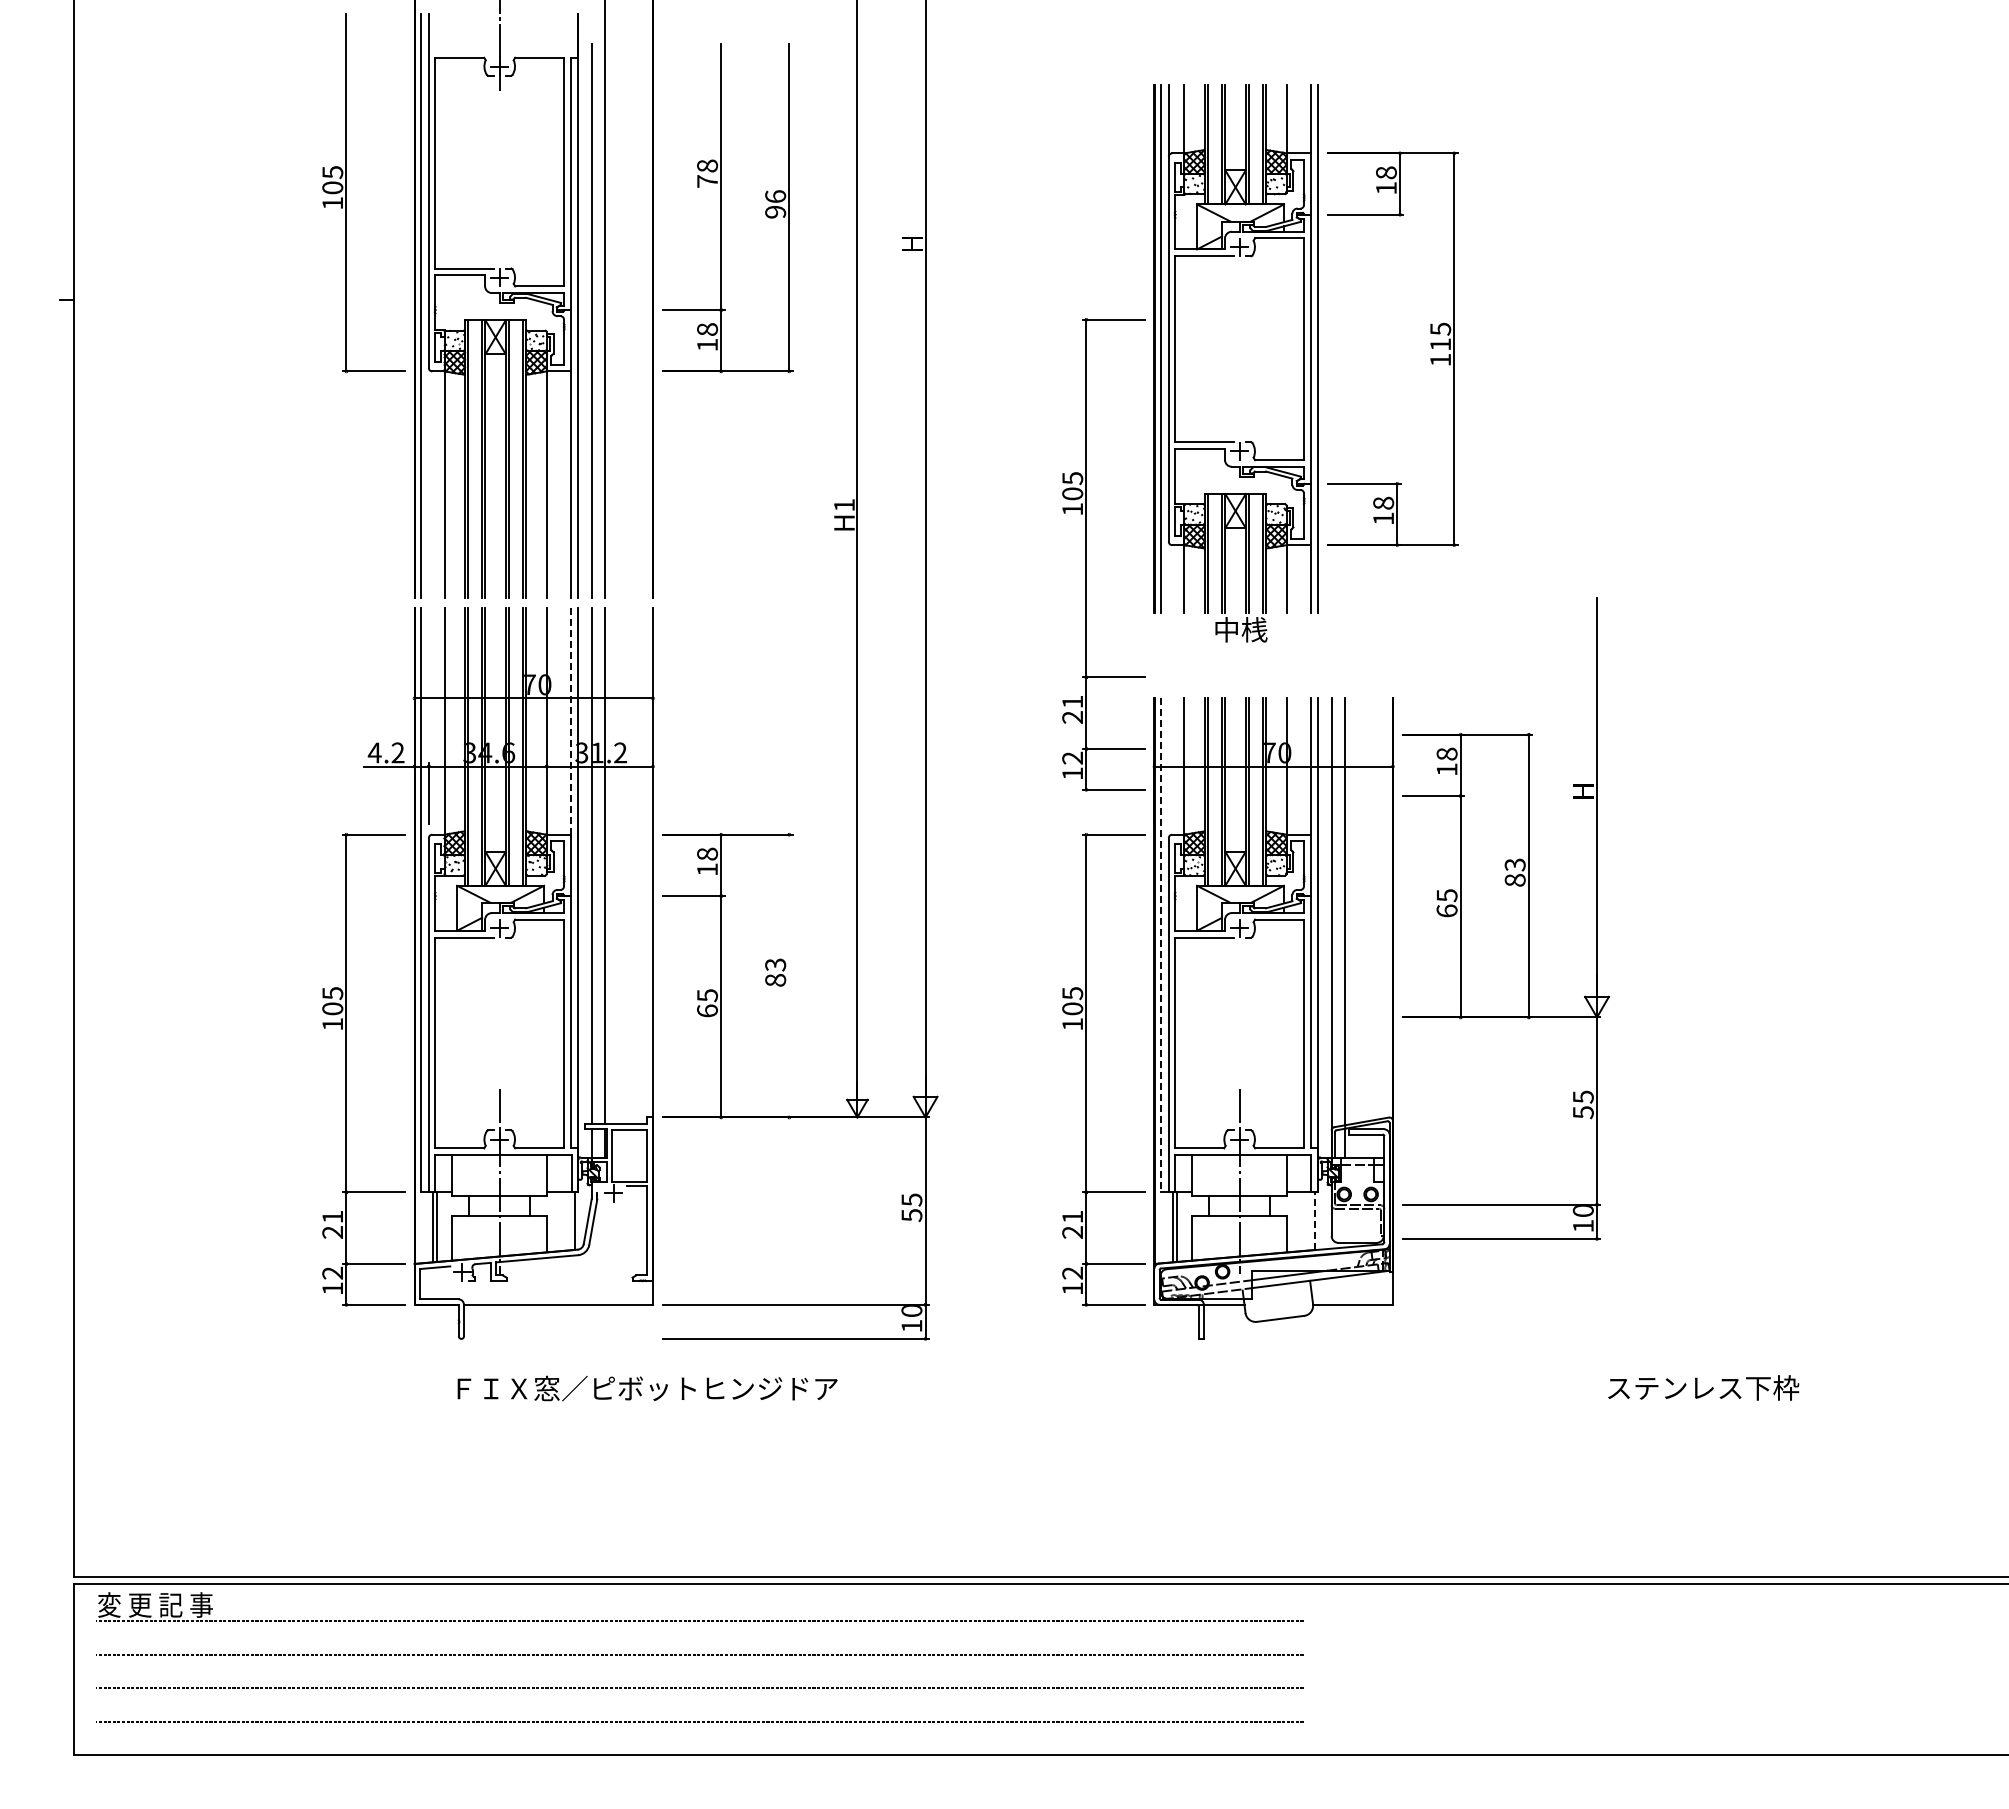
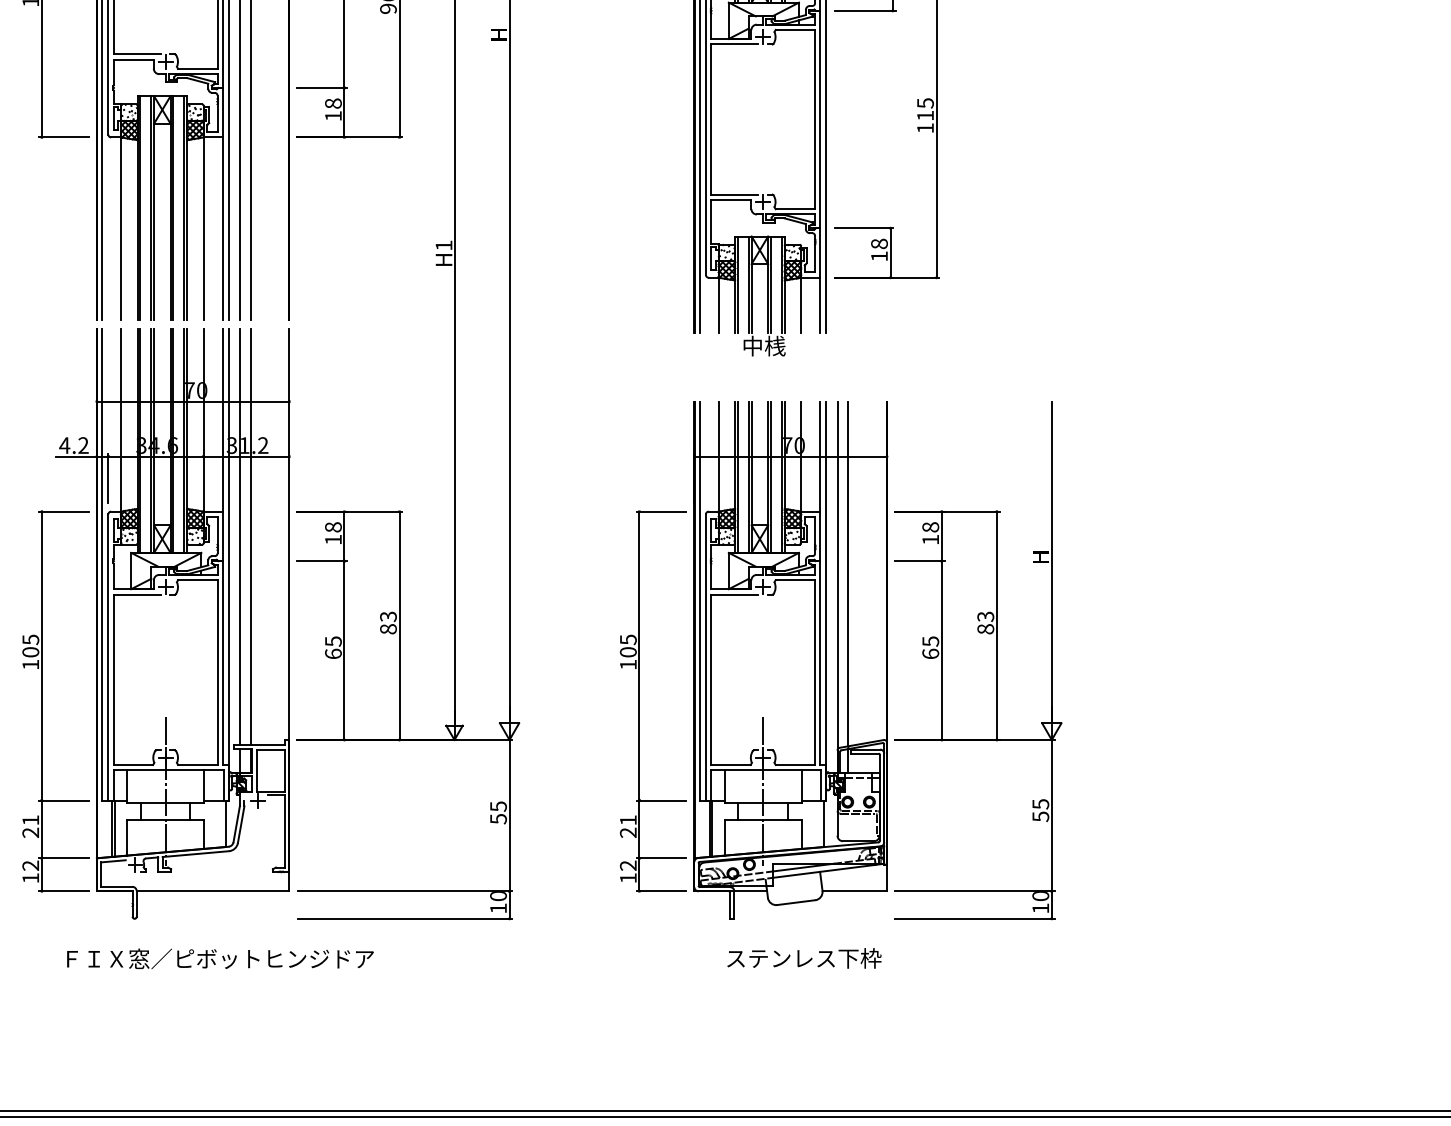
part: (1086, 554) -> (639, 285), removed
line: (570, 721) -> (222, 420), dashed -> solid
part: (1505, 918) -> (977, 660), moved
line: (1161, 945) -> (700, 601), dashed -> solid
line: (789, 975) -> (399, 625), added
line: (1314, 1221) -> (823, 823), dashed -> solid
text: (1703, 1387) -> (804, 958), moved
text: (647, 1388) -> (220, 958), moved

